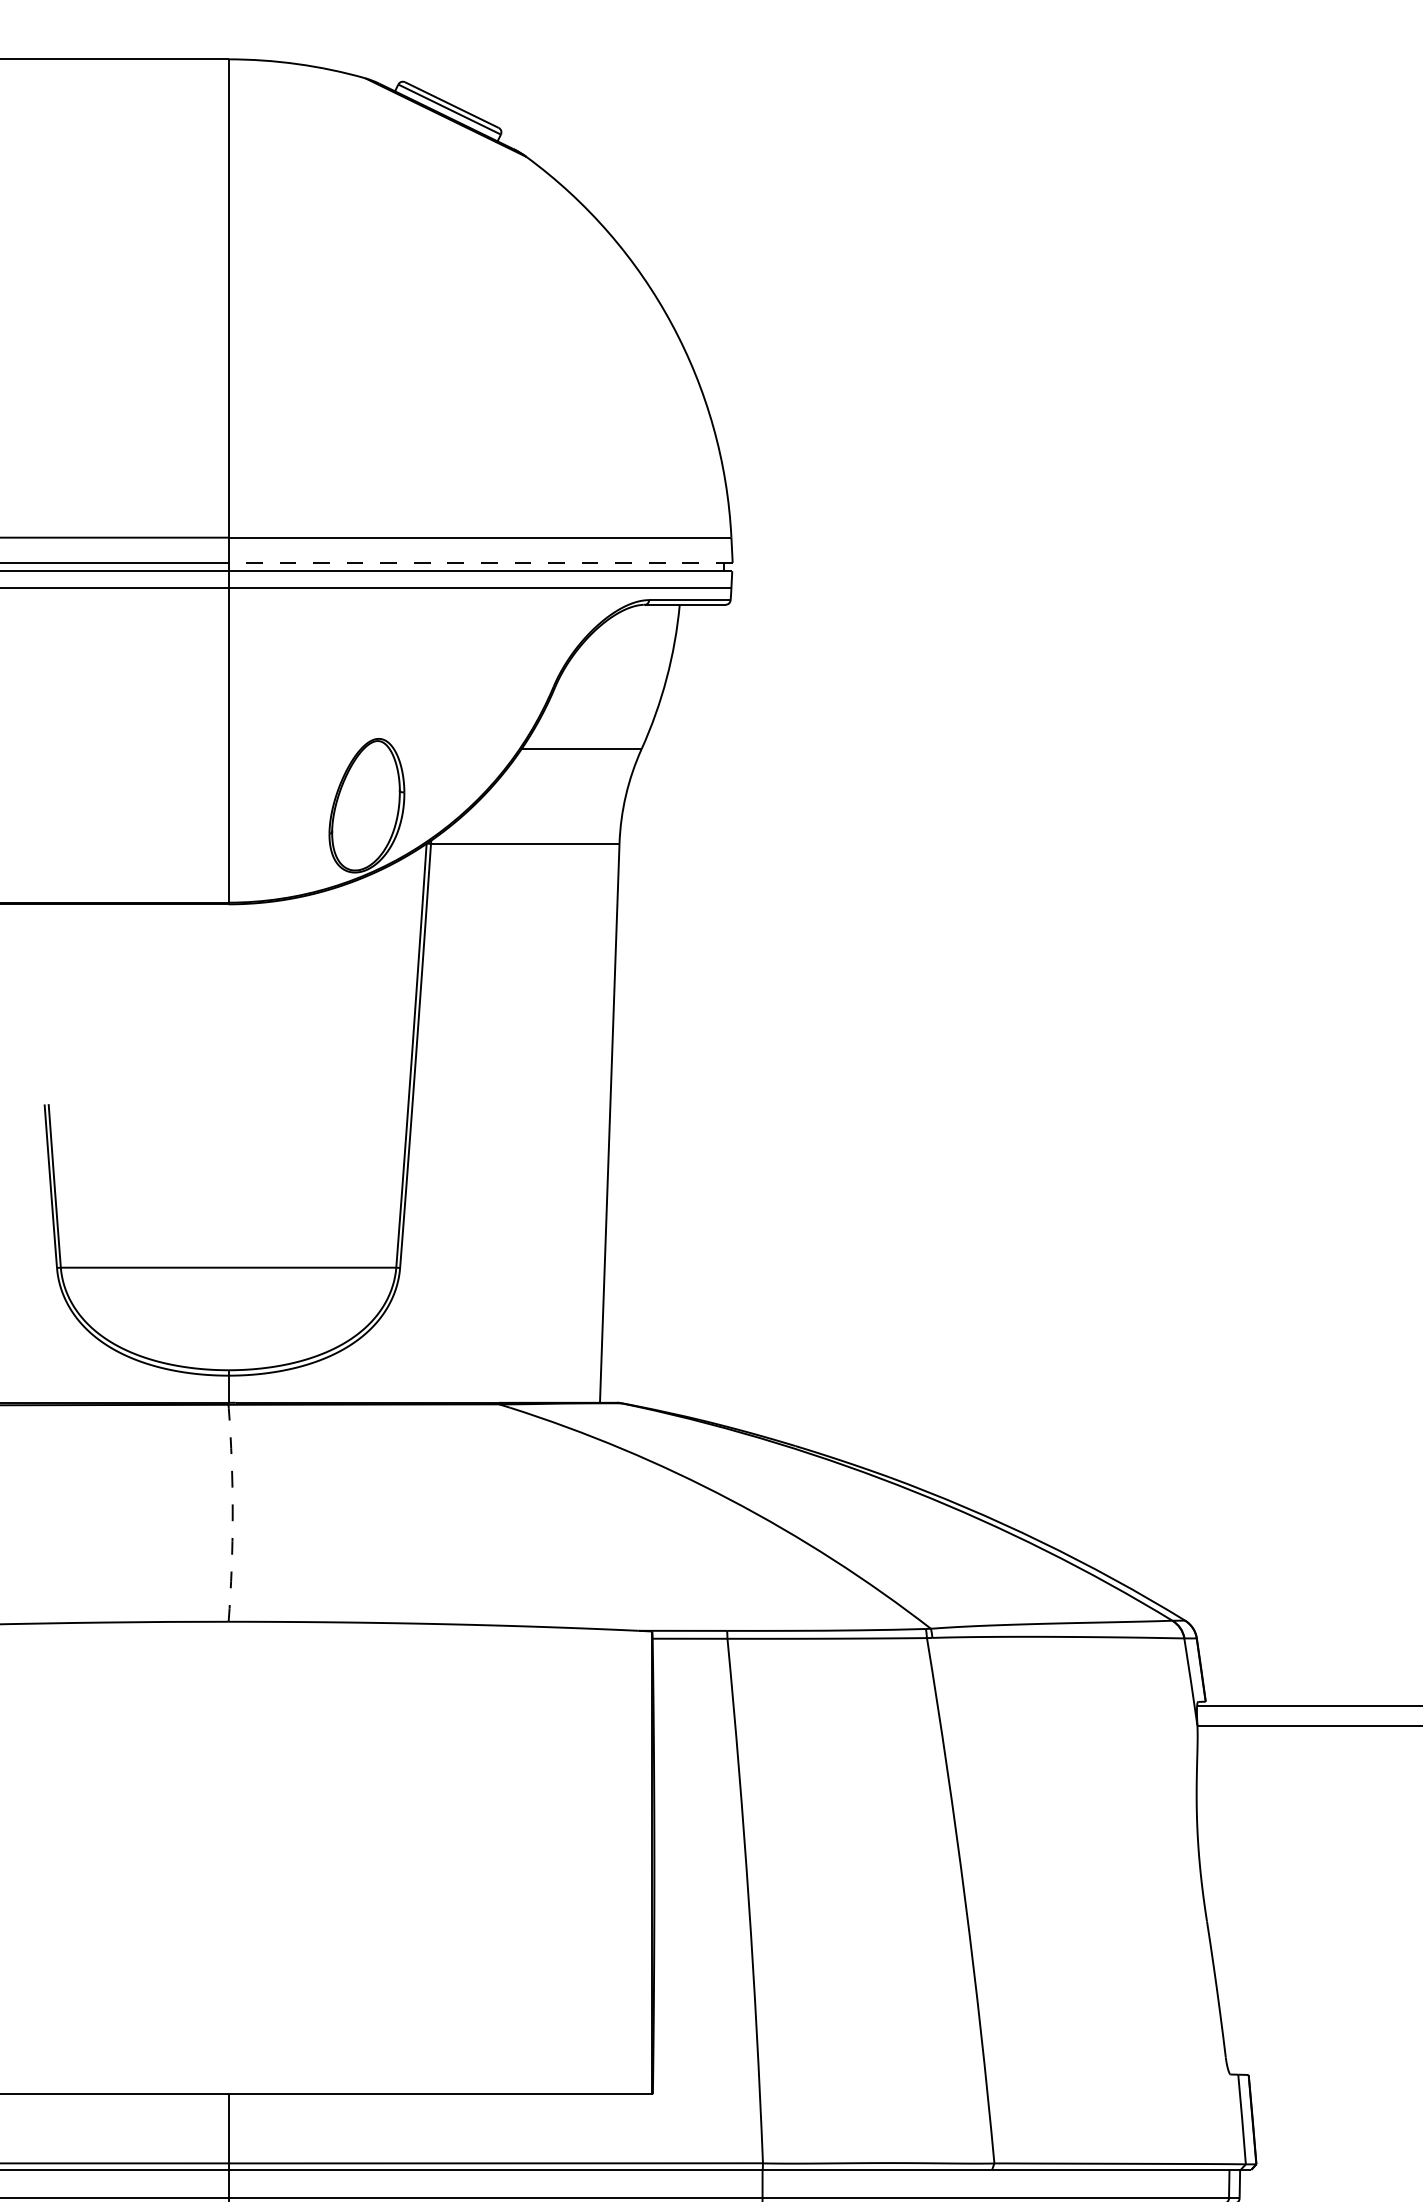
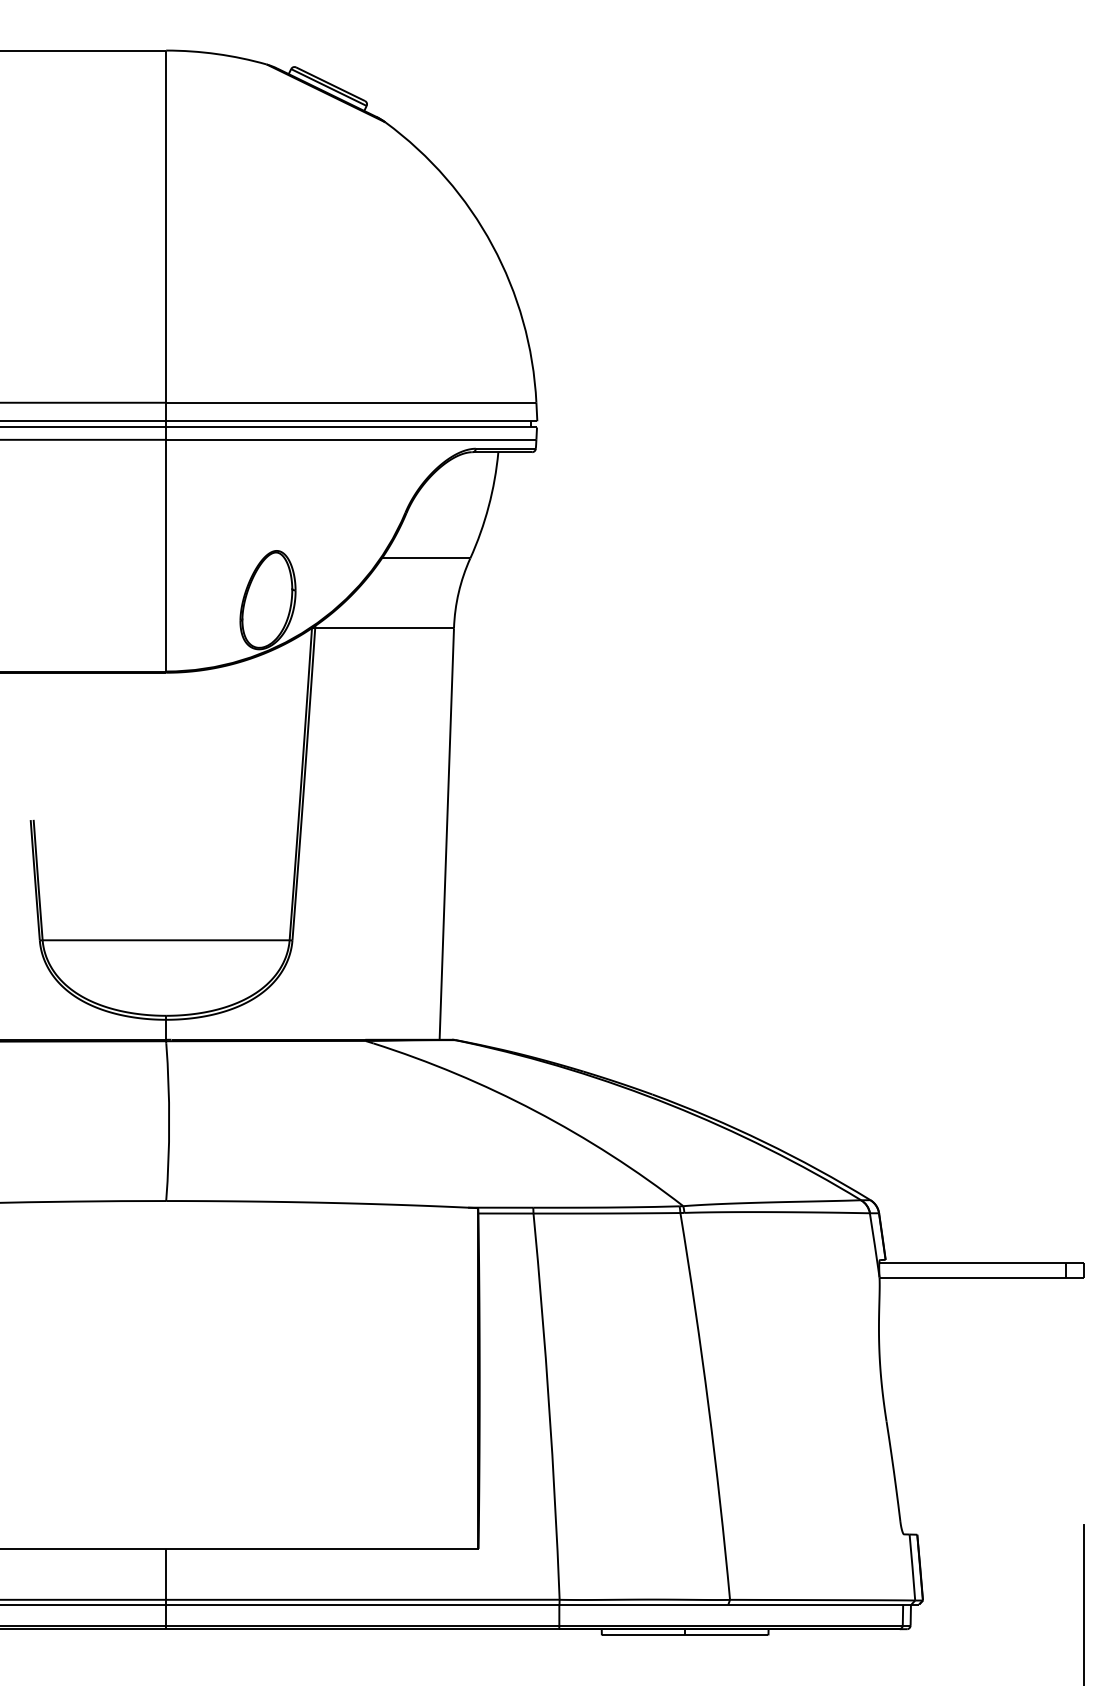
line: (480, 563) -> (351, 421), dashed -> solid
line: (233, 1515) -> (169, 1122), dashed -> solid

